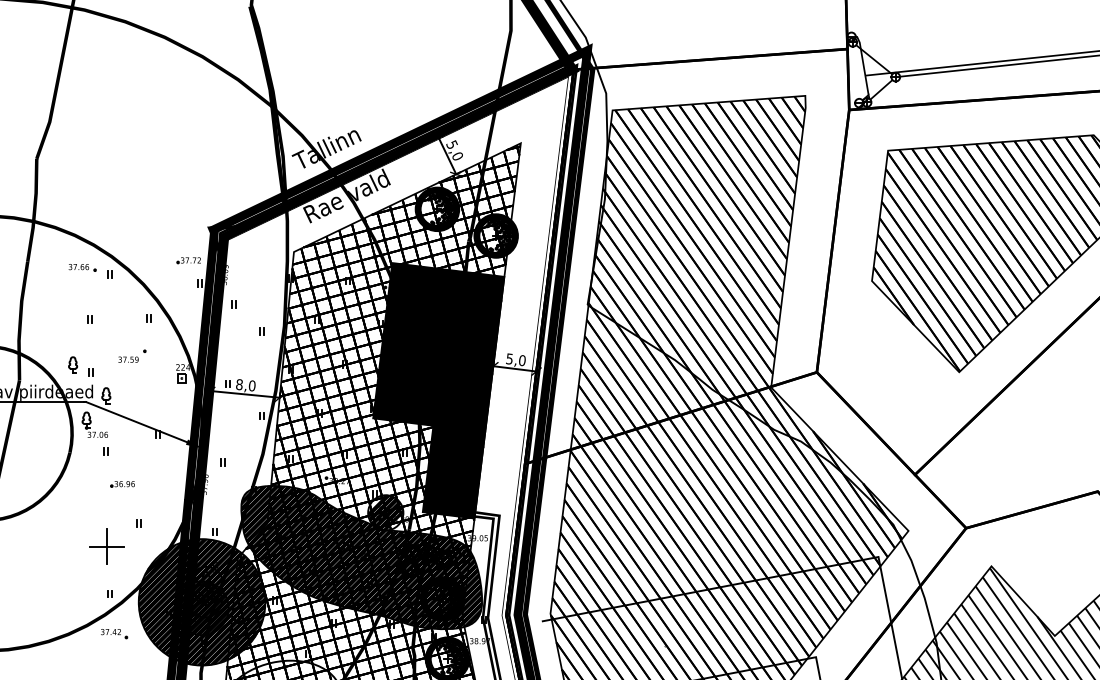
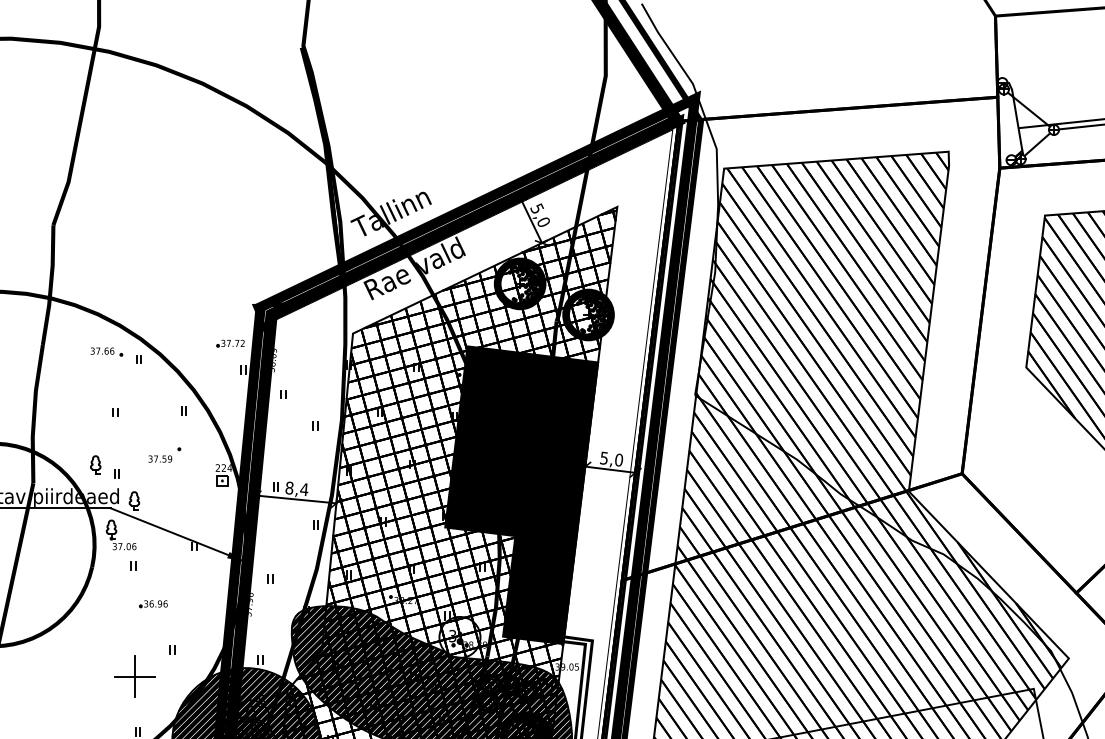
text: (251, 385) -> (303, 489), 8,0 -> 8,4
hatch: (385, 512) -> (459, 637), removed

